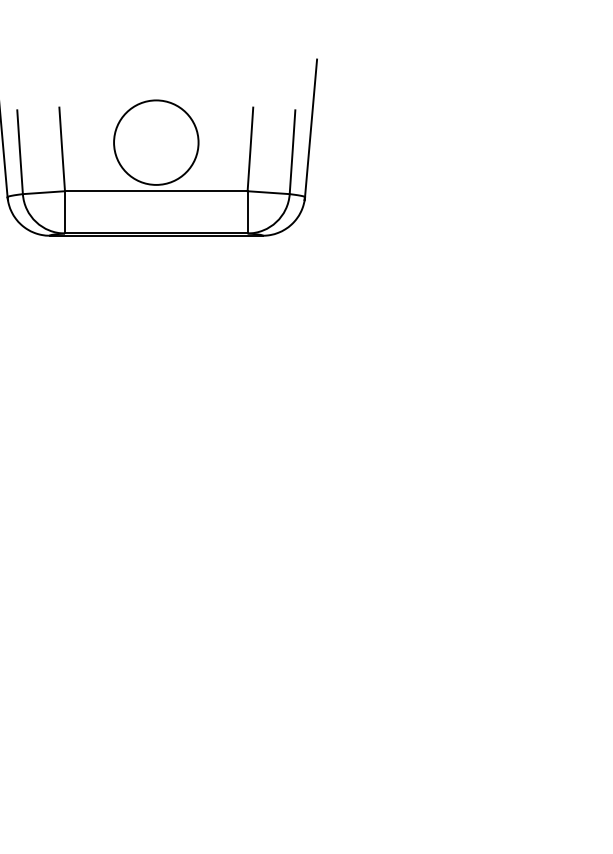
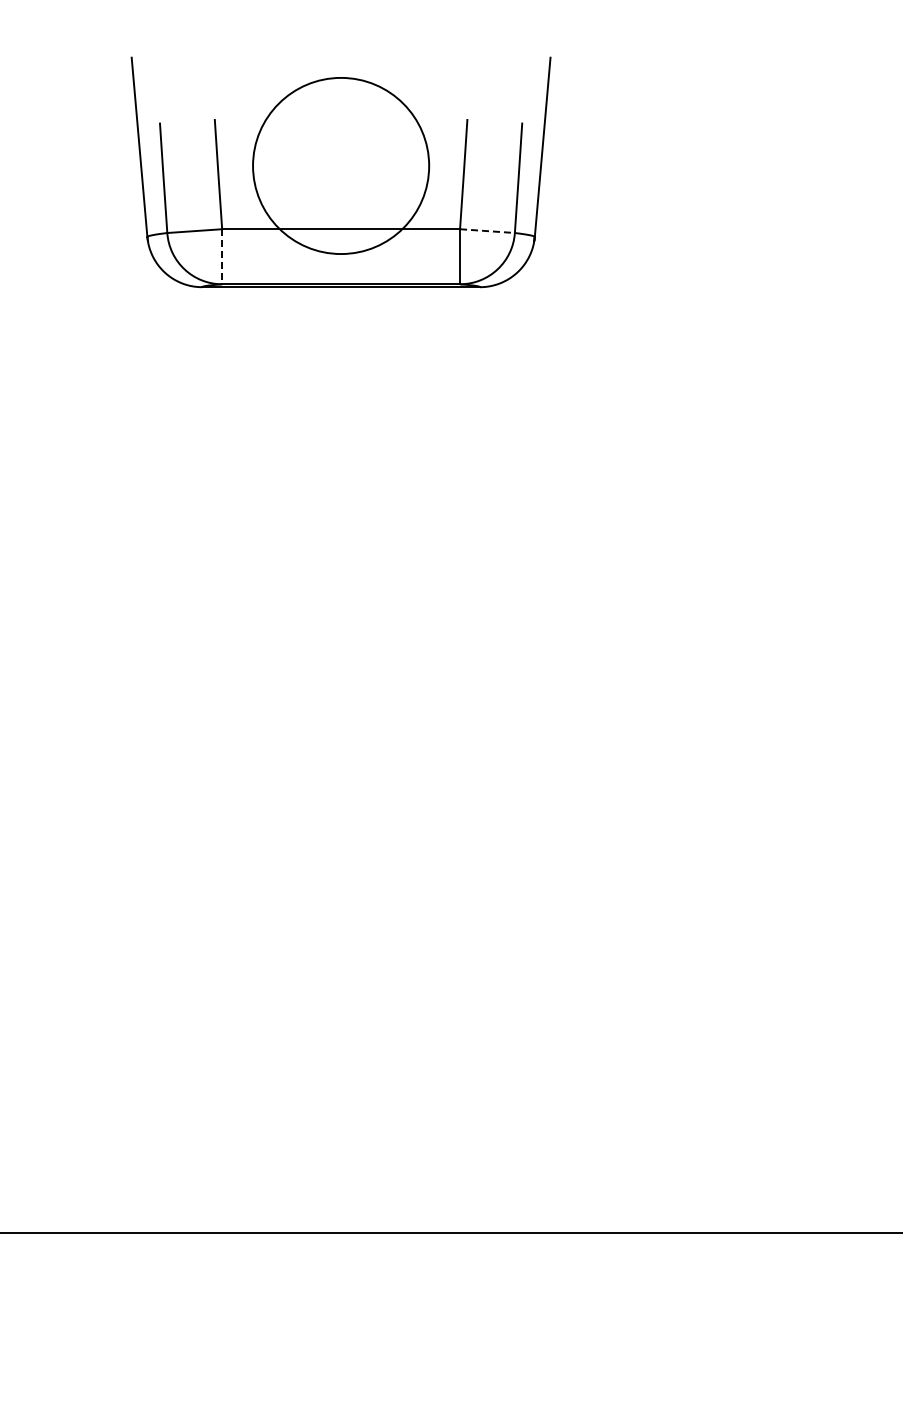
circle: (156, 142) -> (341, 165), size x1.6
line: (268, 192) -> (487, 231), solid -> dashed
line: (65, 212) -> (222, 256), solid -> dashed

